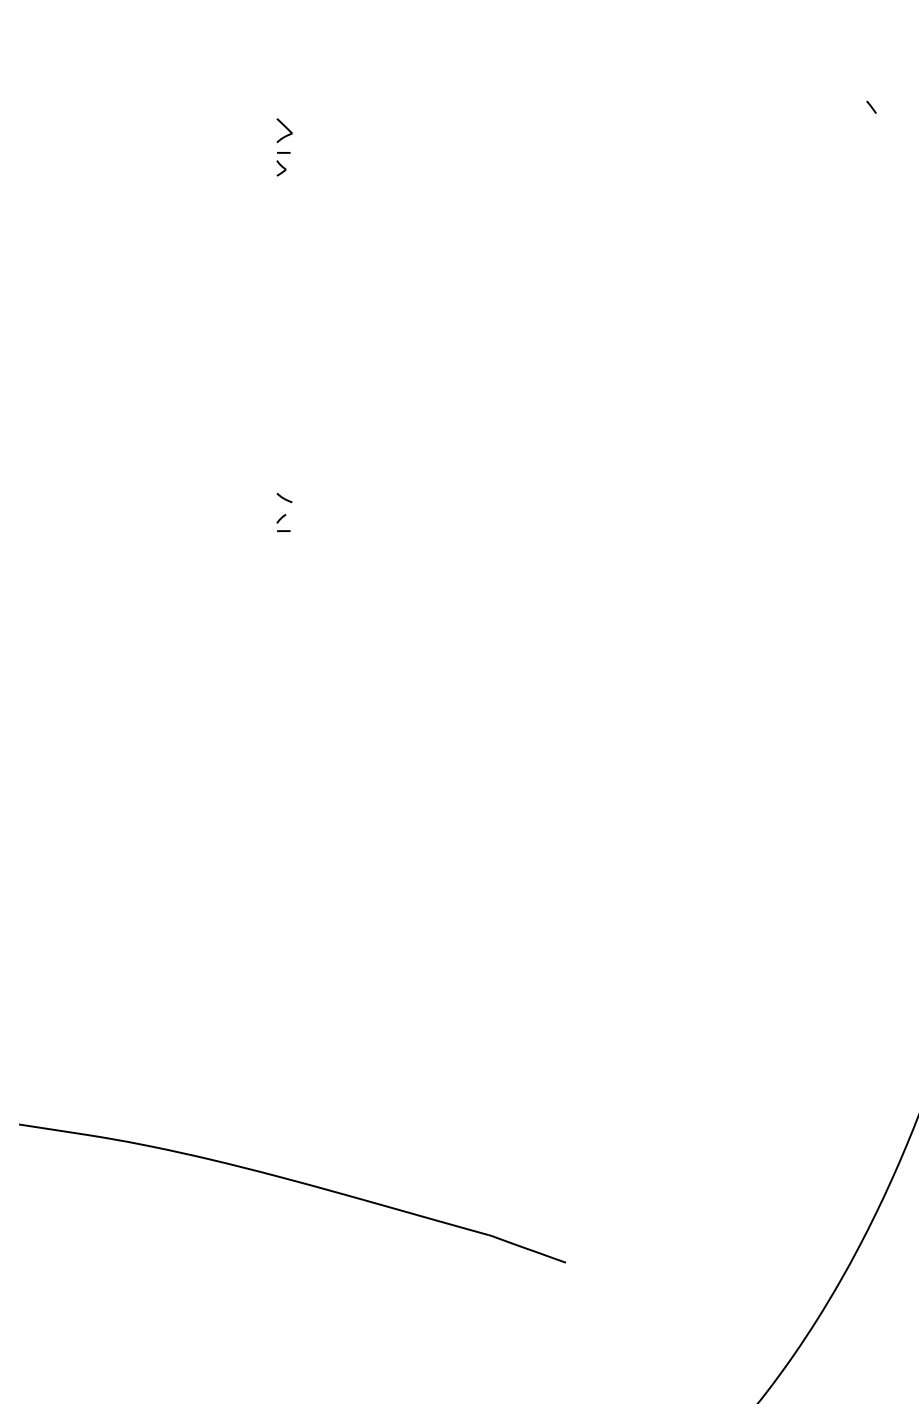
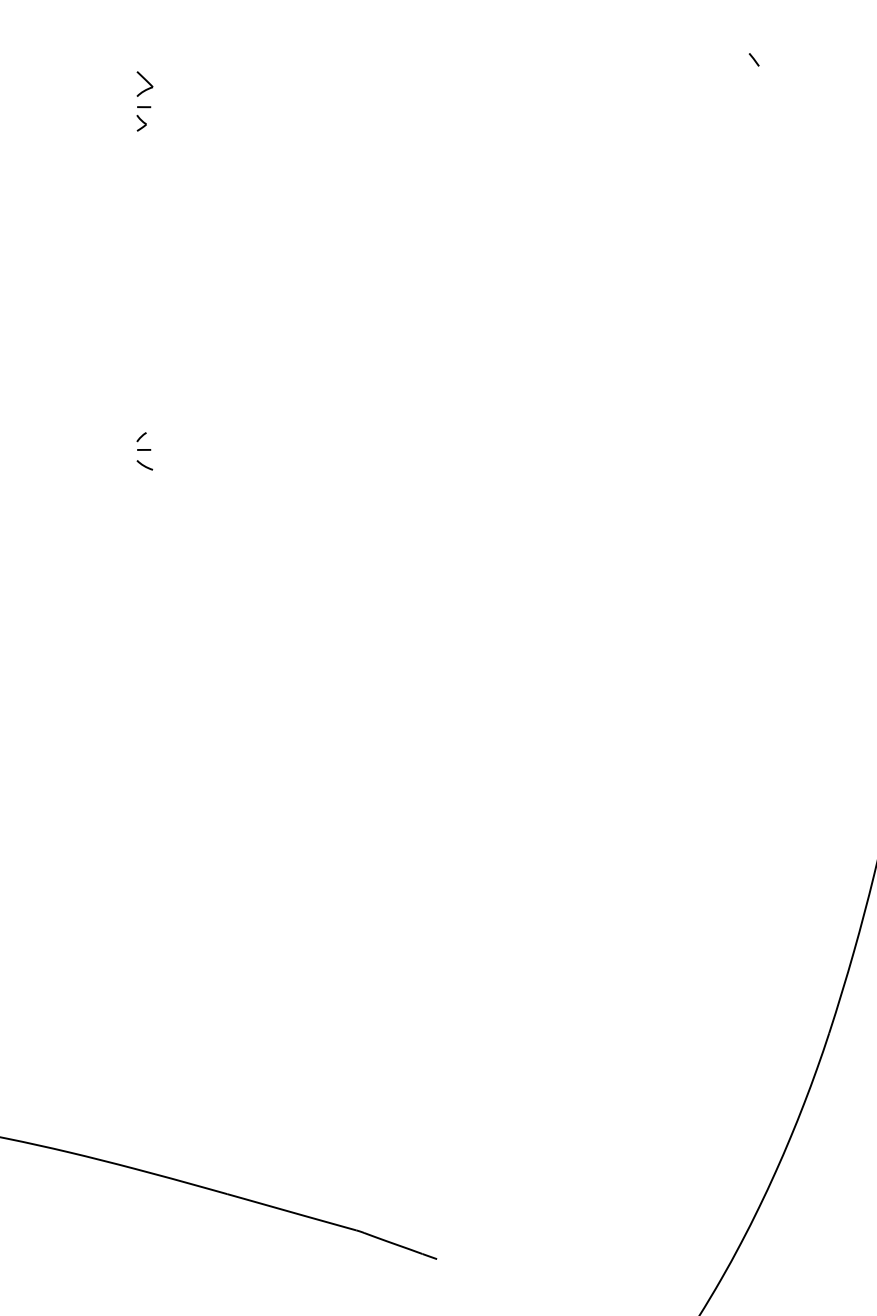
part: (283, 522) -> (143, 440), moved

